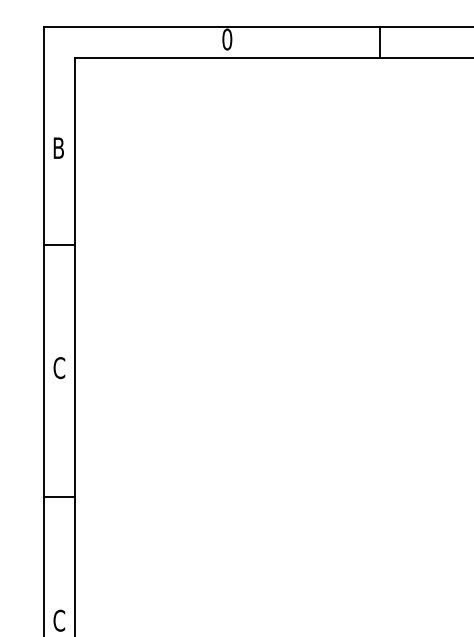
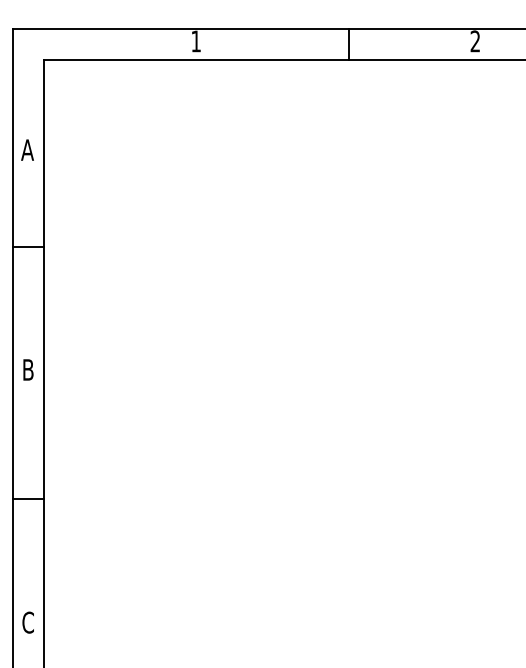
text: (227, 39) -> (196, 41), 0 -> 1
text: (58, 147) -> (27, 149), B -> A
text: (59, 367) -> (28, 369), C -> B

